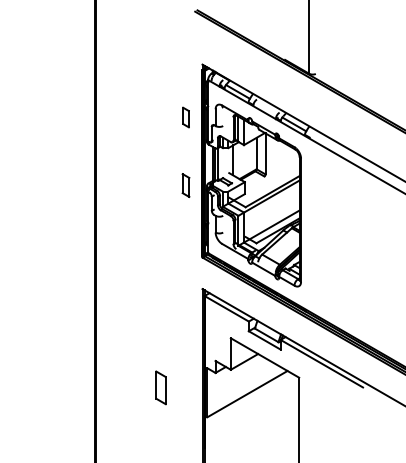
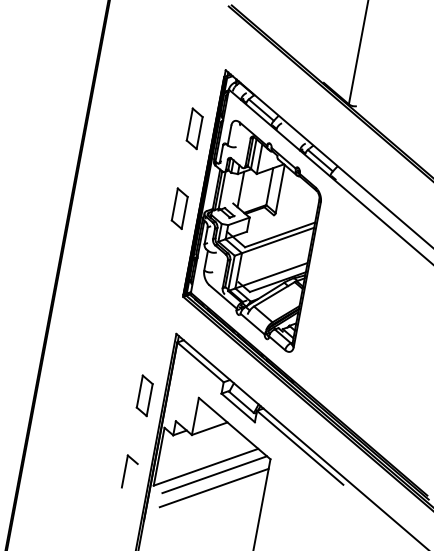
part: (185, 117) -> (194, 128), size x1.67
part: (185, 185) -> (179, 208), size x1.43
part: (160, 387) -> (144, 395), moved
line: (255, 398) -> (214, 474), added
part: (185, 409) -> (129, 471), added
line: (257, 409) -> (214, 487), added

